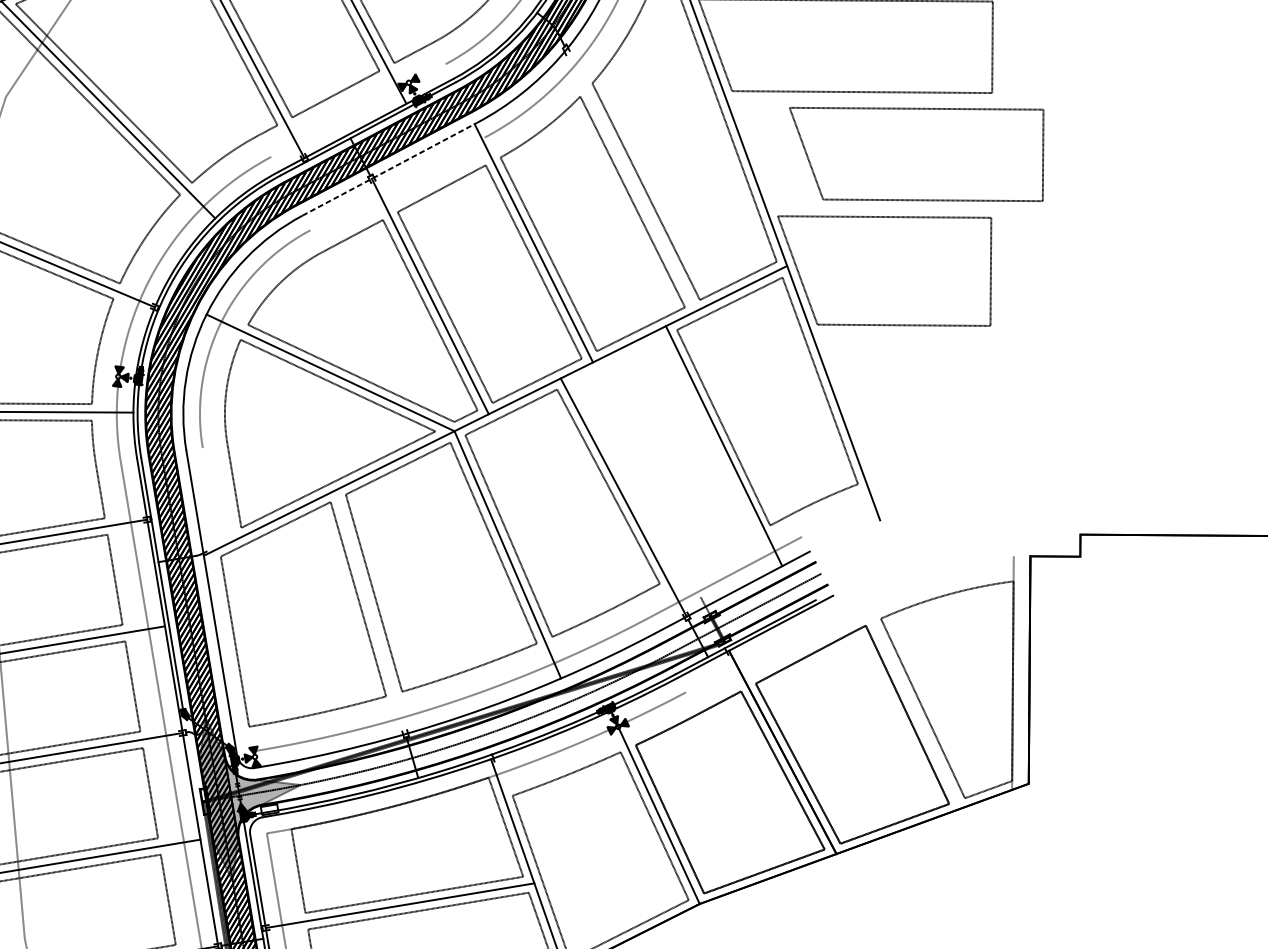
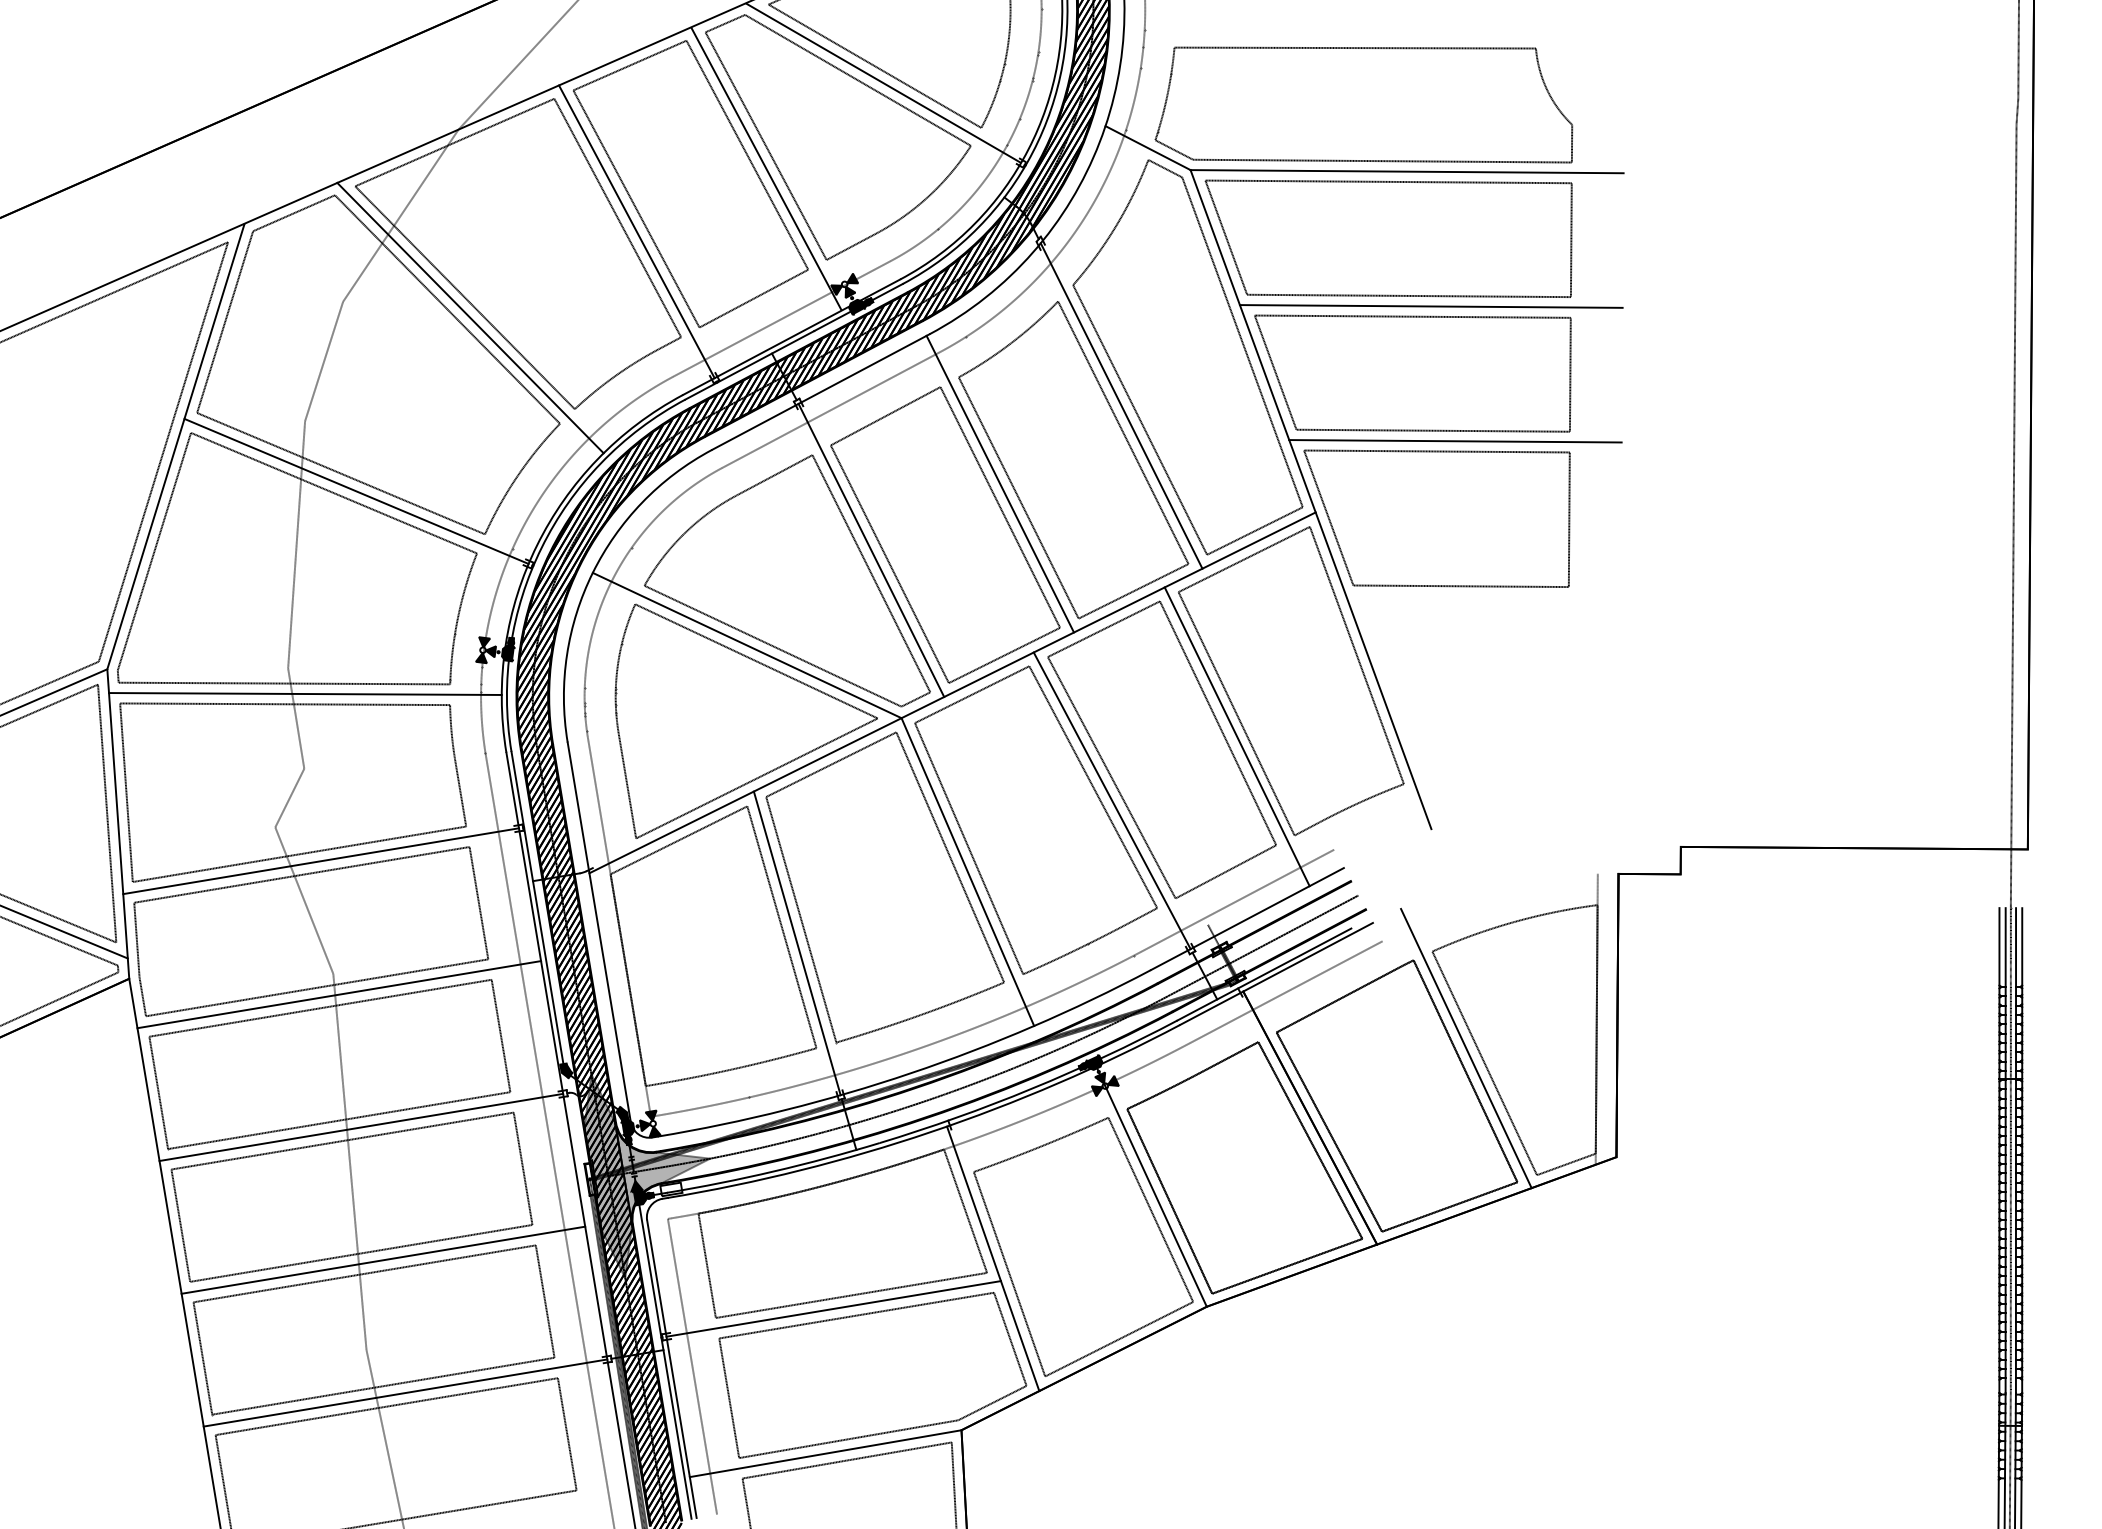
line: (879, 100) -> (1430, 306), added
line: (358, 110) -> (781, 318), added
part: (916, 154) -> (1412, 373), moved
line: (389, 169) -> (820, 392), dashed -> solid
line: (631, 180) -> (1121, 405), added
line: (397, 184) -> (830, 410), added
line: (899, 209) -> (1455, 441), added
part: (663, 456) -> (1161, 749), added
line: (228, 599) -> (619, 927), added
line: (370, 612) -> (796, 943), added
line: (762, 651) -> (1285, 992), added
line: (908, 696) -> (1466, 1048), added

